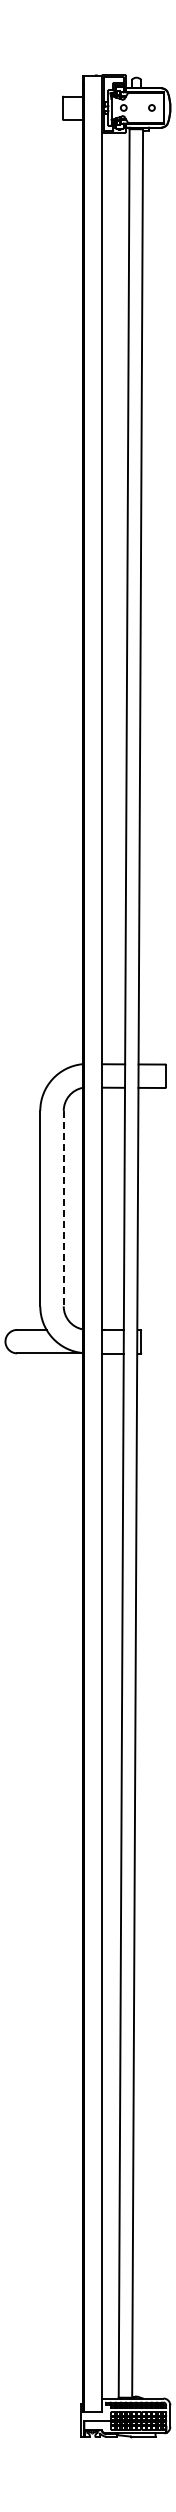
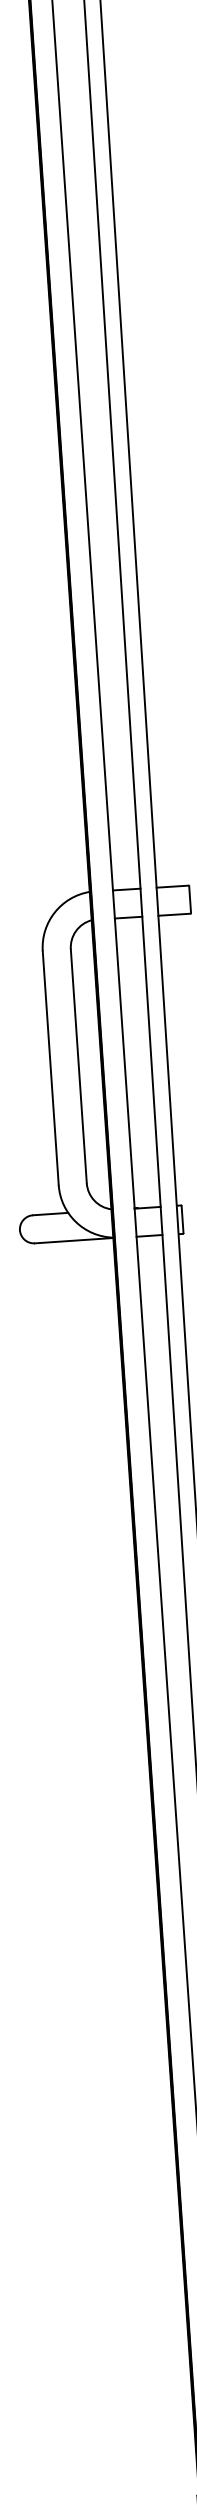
line: (63, 1208) -> (78, 1066), dashed -> solid

